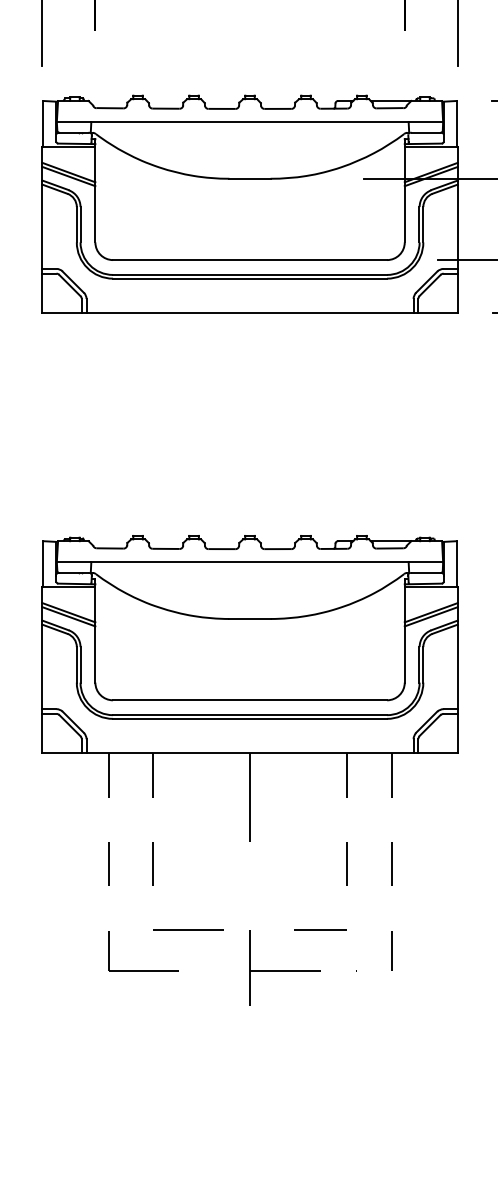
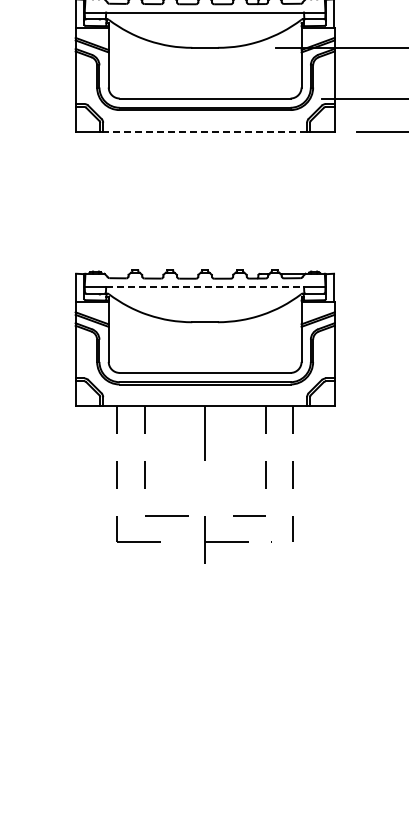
line: (250, 312) -> (205, 131), solid -> dashed
line: (250, 561) -> (205, 286), solid -> dashed

